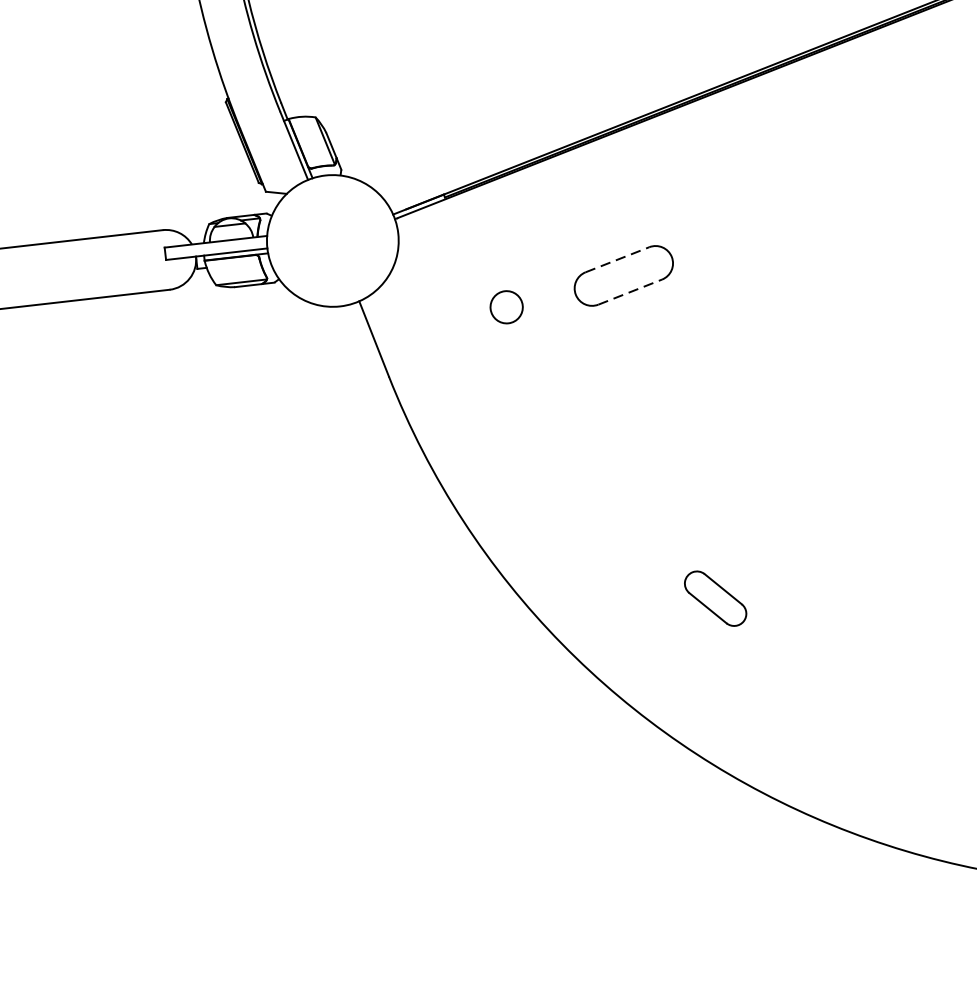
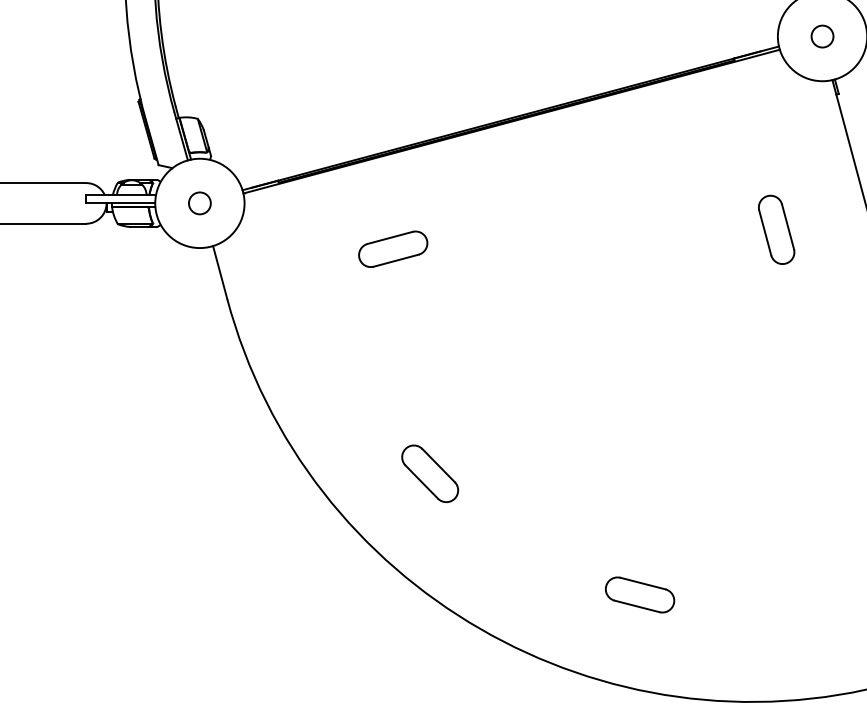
line: (617, 259) -> (390, 237), dashed -> solid
line: (630, 291) -> (396, 260), dashed -> solid
circle: (506, 307) -> (199, 203), moved
part: (715, 598) -> (430, 473), size x1.43

